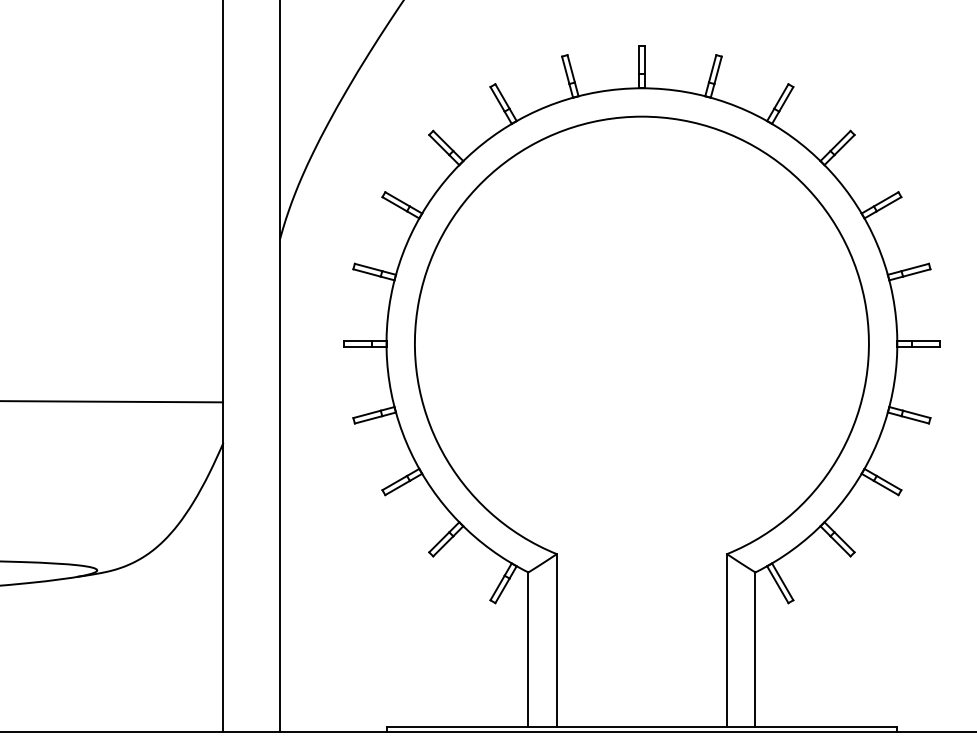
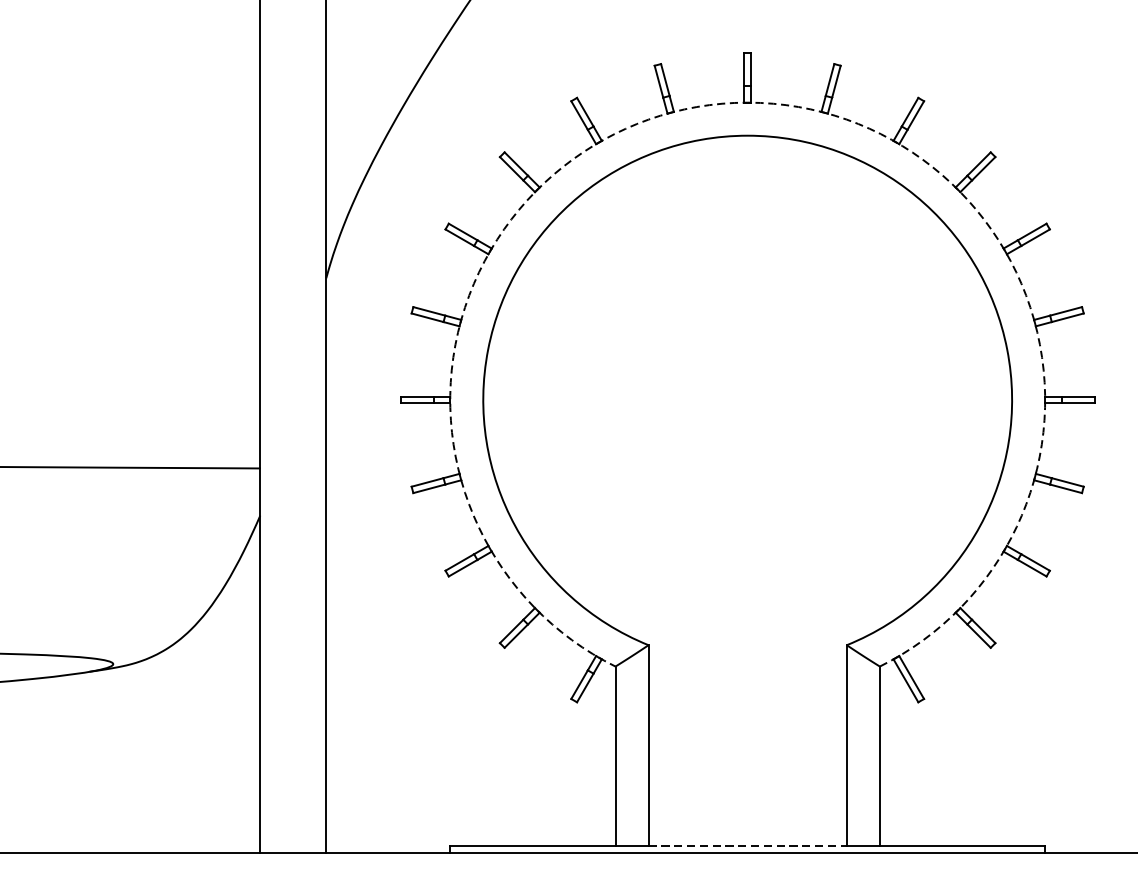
arc: (641, 88) -> (747, 102), solid -> dashed
line: (642, 726) -> (748, 845), solid -> dashed

